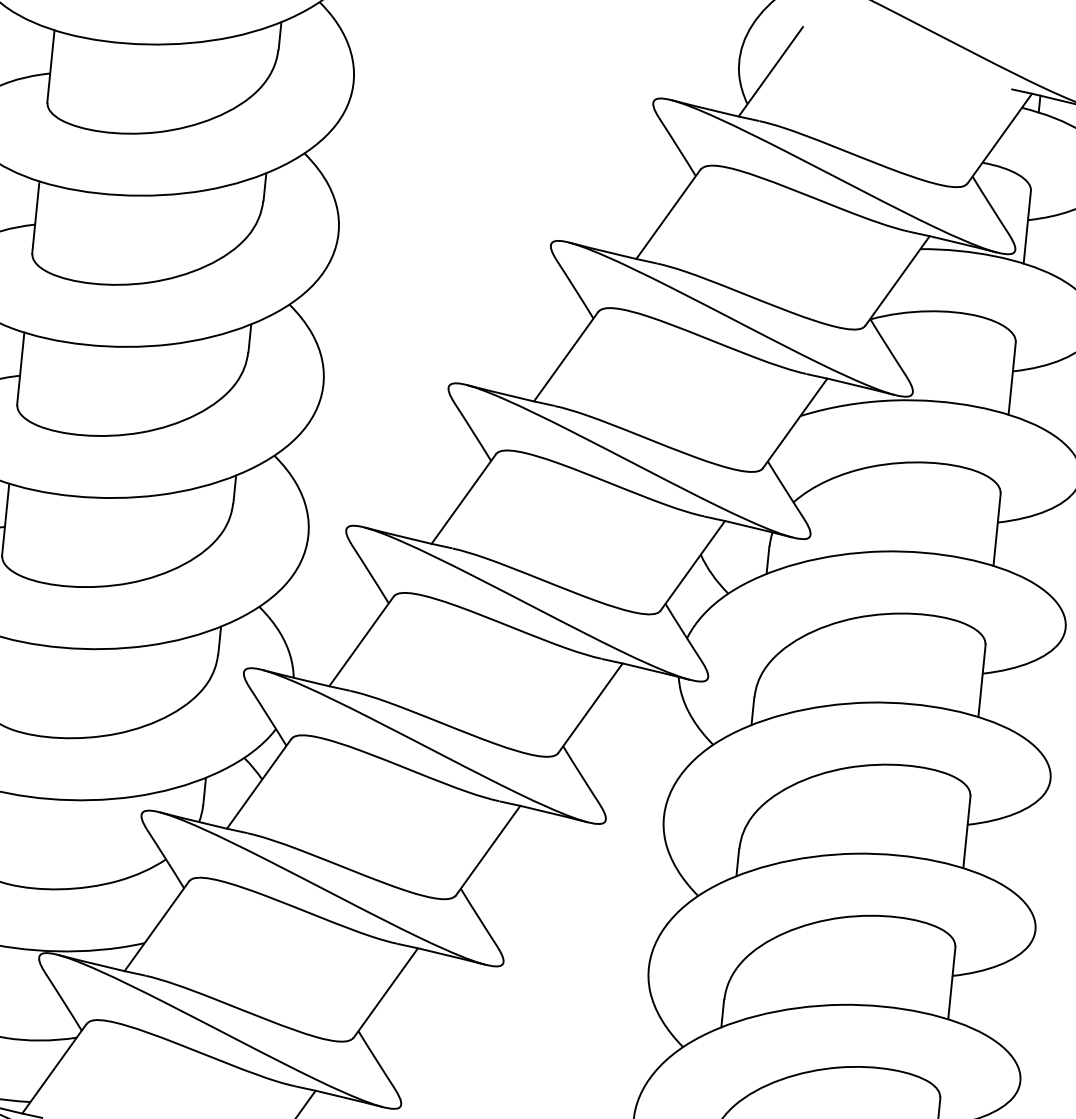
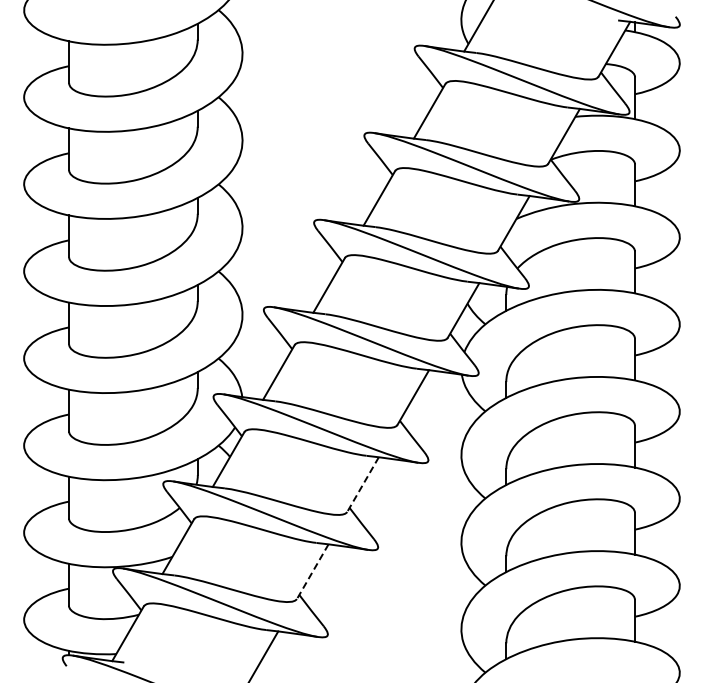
line: (488, 850) -> (363, 484), solid -> dashed
line: (385, 992) -> (312, 571), solid -> dashed

